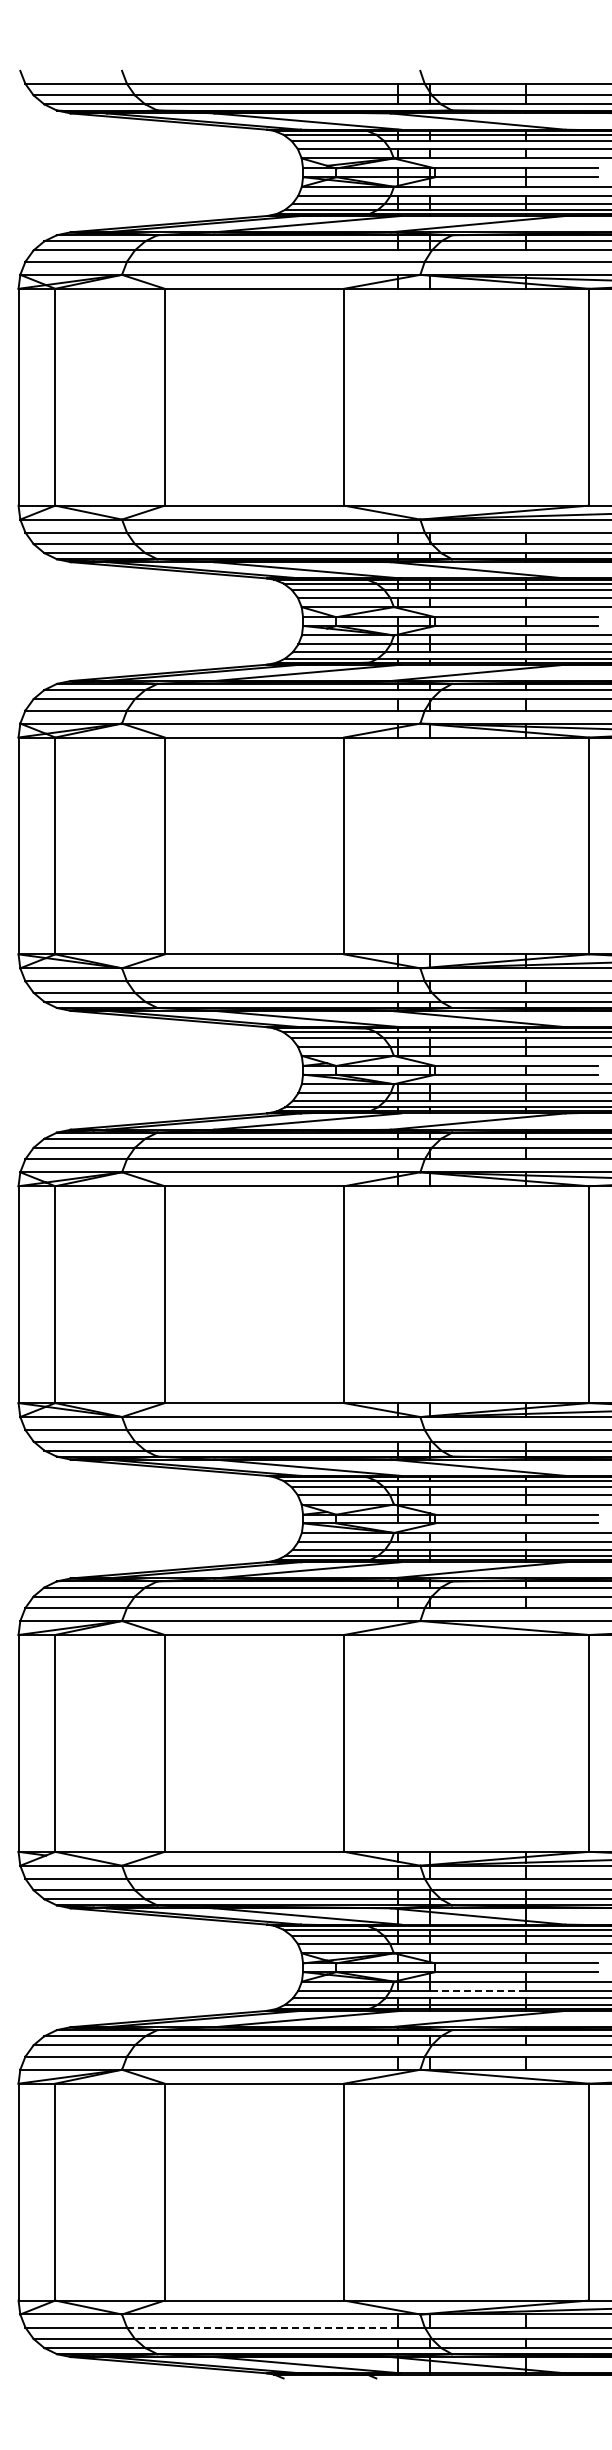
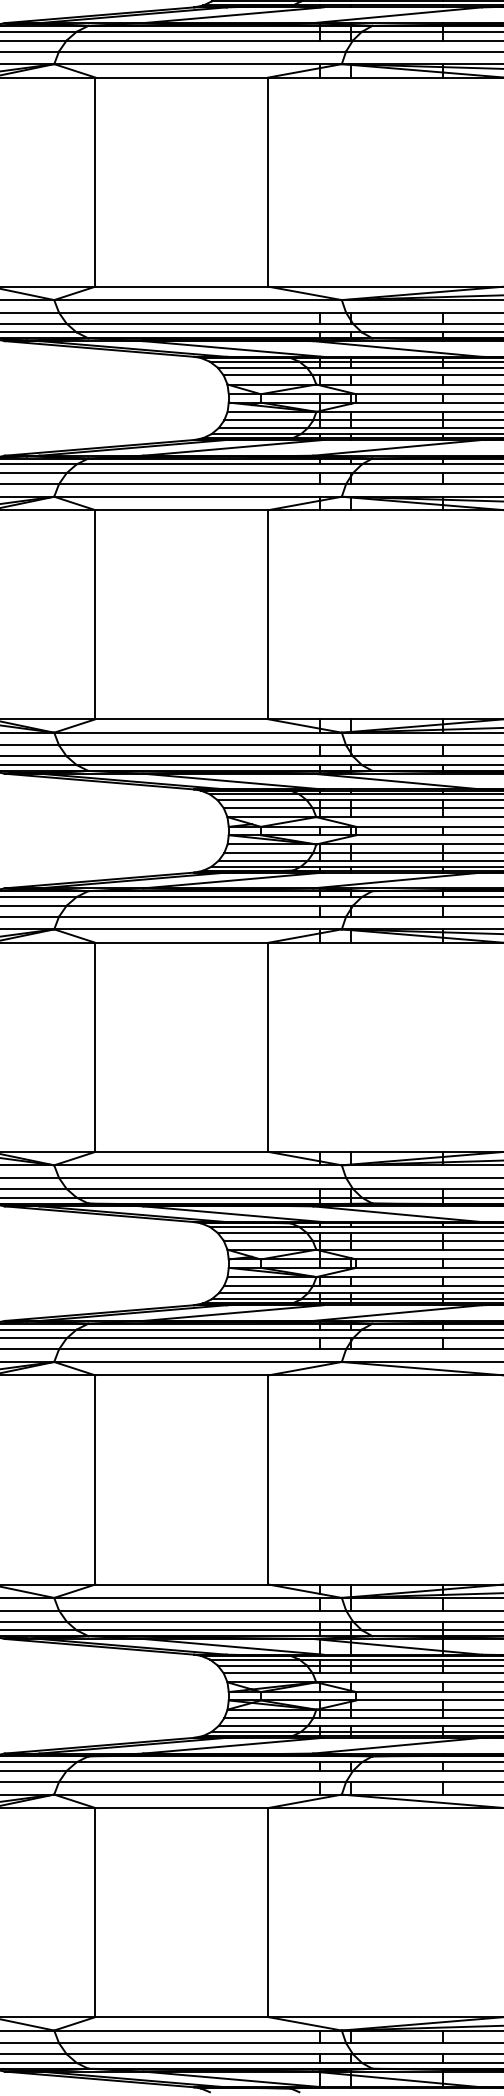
line: (477, 1990) -> (396, 1718), dashed -> solid
line: (262, 2327) -> (189, 2043), dashed -> solid

